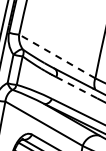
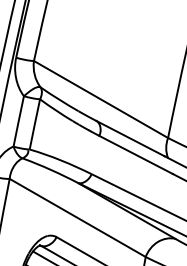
line: (57, 56) -> (101, 99), dashed -> solid
line: (77, 87) -> (136, 154), dashed -> solid

